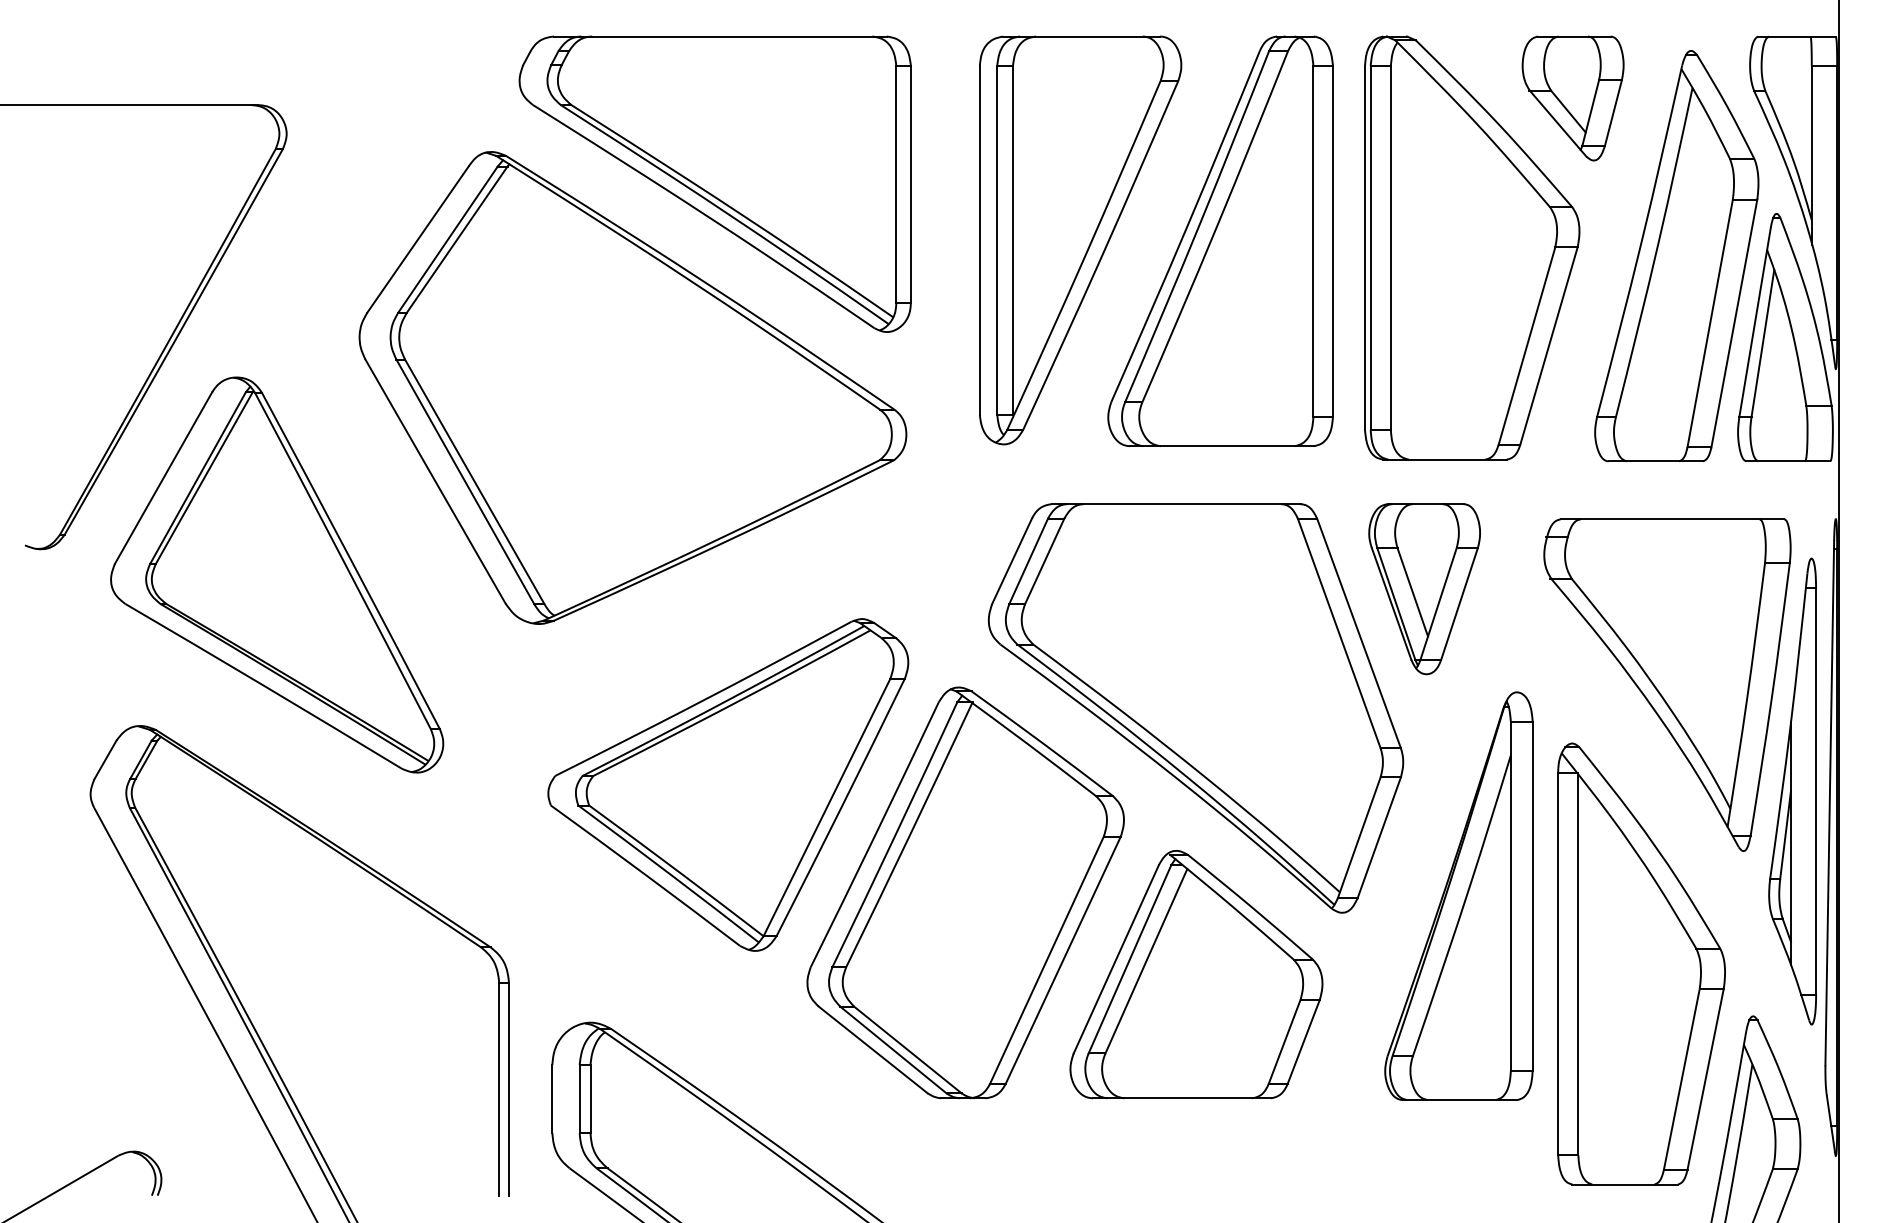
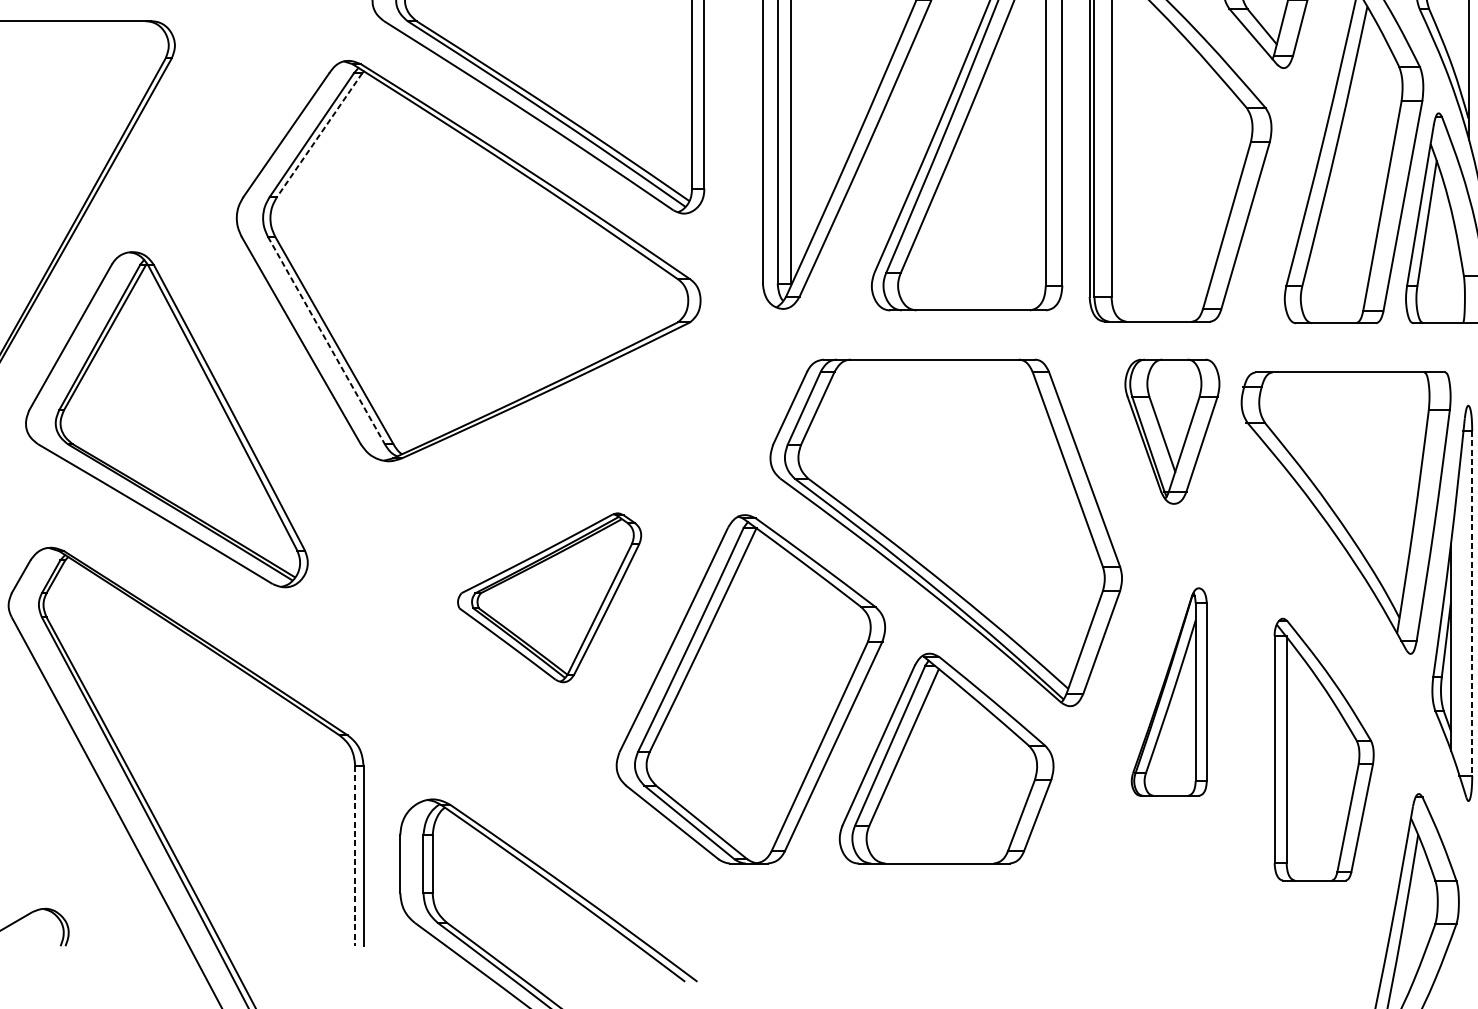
line: (457, 239) -> (319, 135), solid -> dashed
line: (465, 482) -> (326, 341), solid -> dashed
part: (1424, 589) -> (1172, 431), moved
part: (728, 784) -> (549, 597), size x0.6
line: (1816, 792) -> (1472, 604), solid -> dashed
part: (1458, 895) -> (1168, 691), size x0.6
part: (1641, 963) -> (1324, 749), size x0.7
line: (499, 1089) -> (355, 856), solid -> dashed

